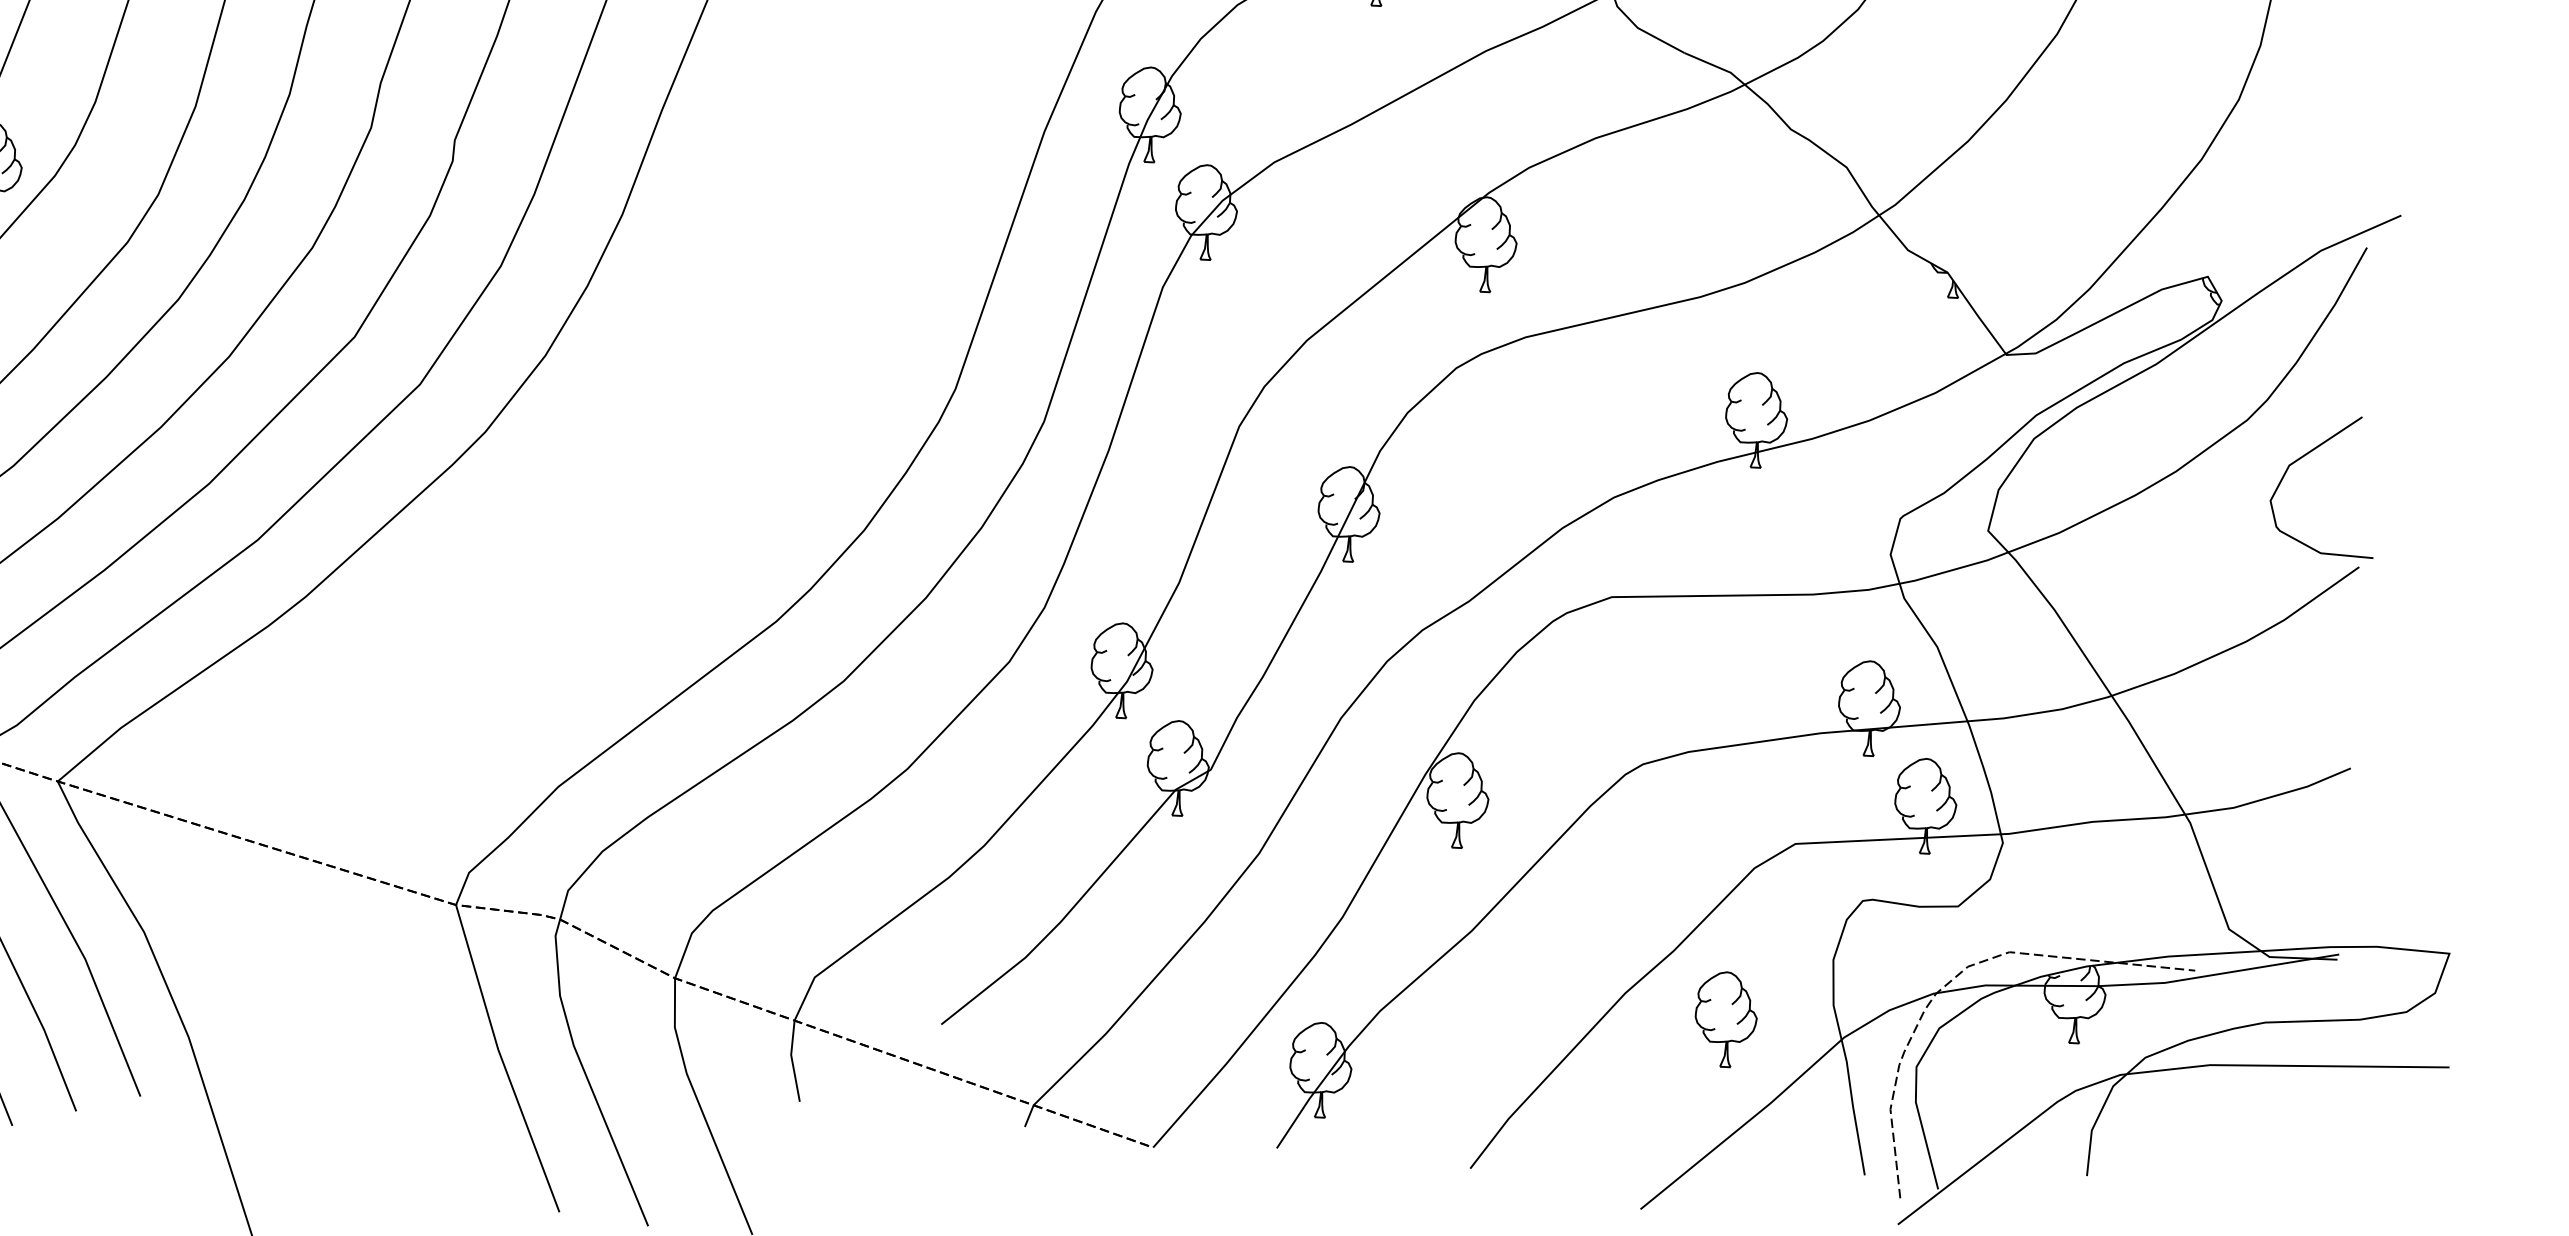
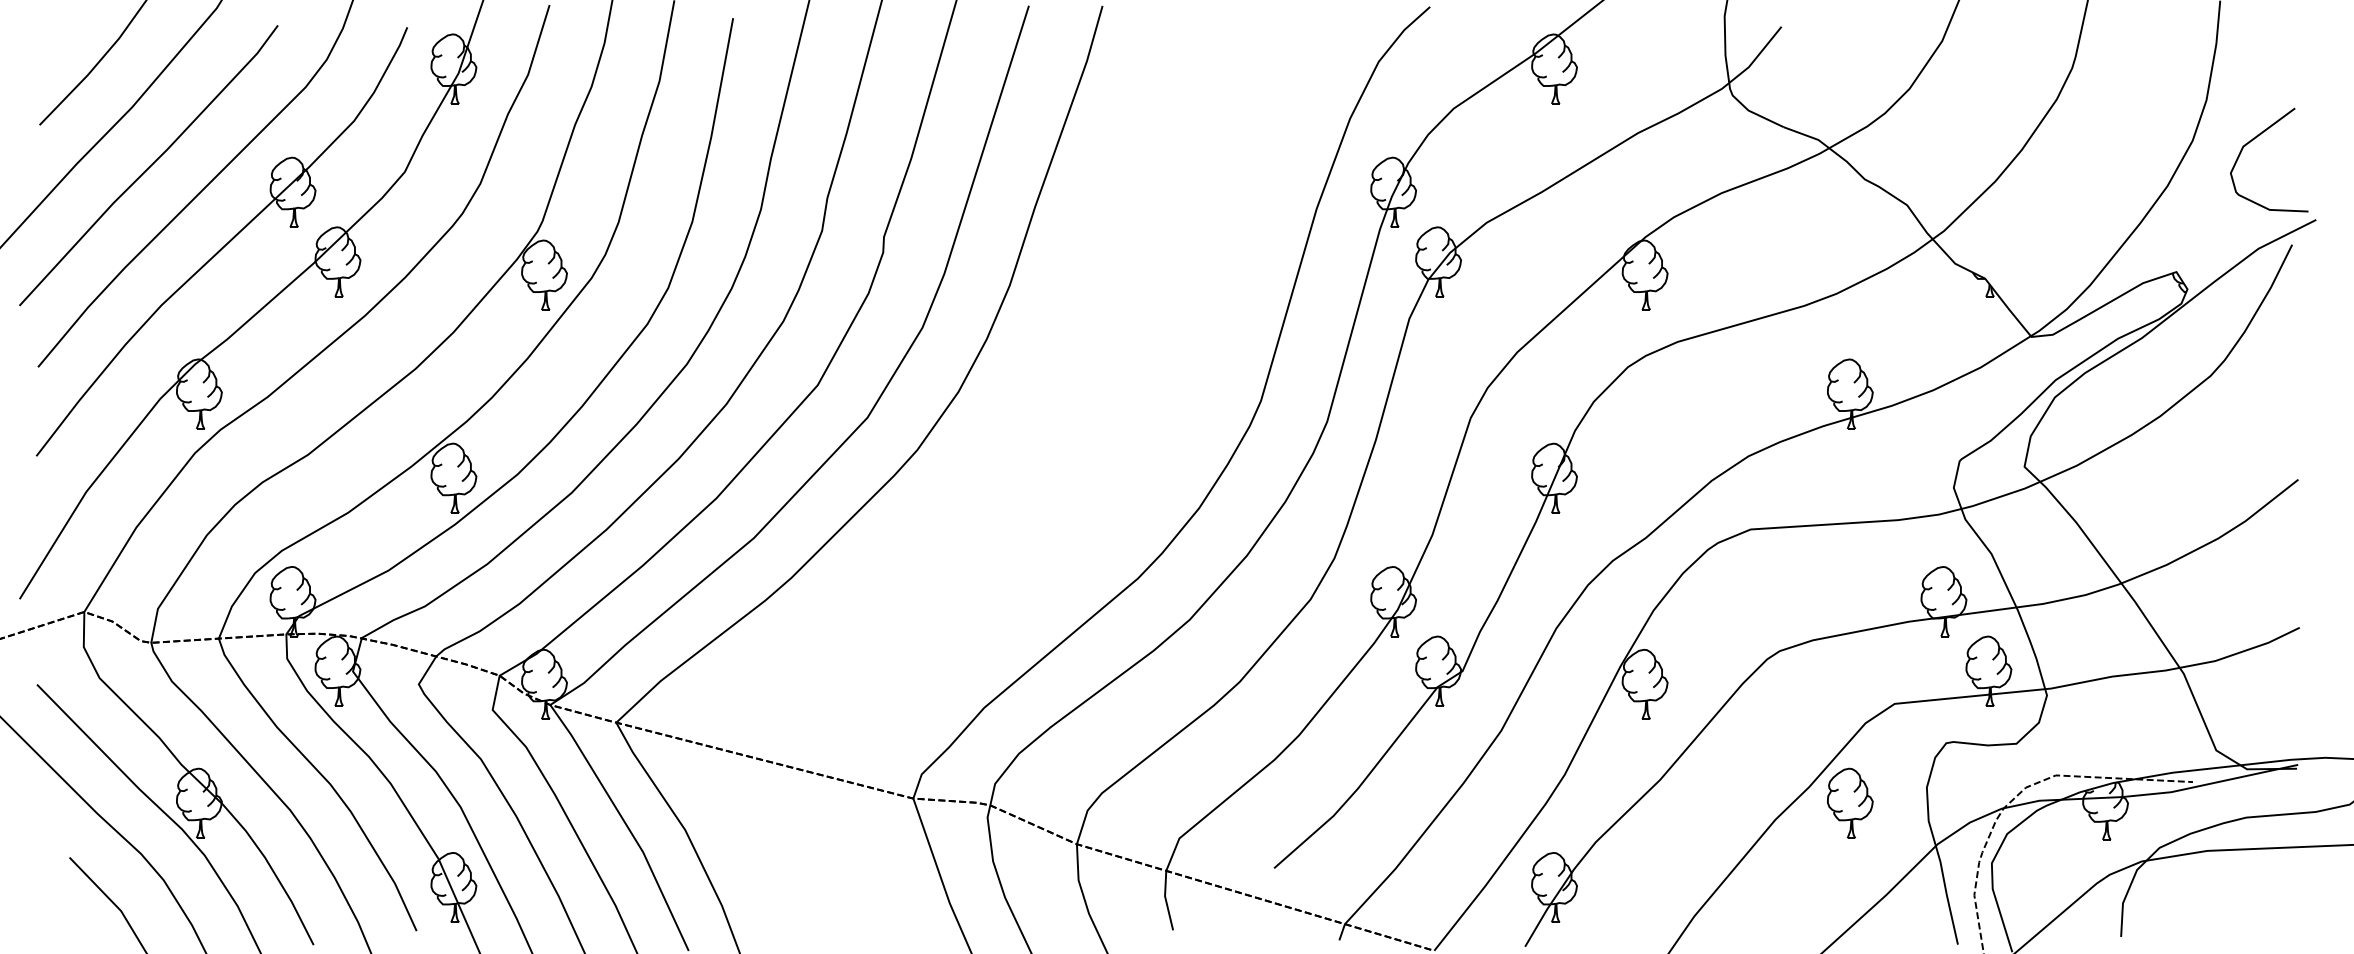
curve: (2307, 455) -> (2256, 138), moved
part: (1726, 1018) -> (1850, 802), moved

